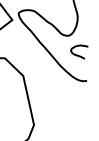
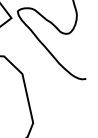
curve: (77, 54) -> (76, 52), removed

